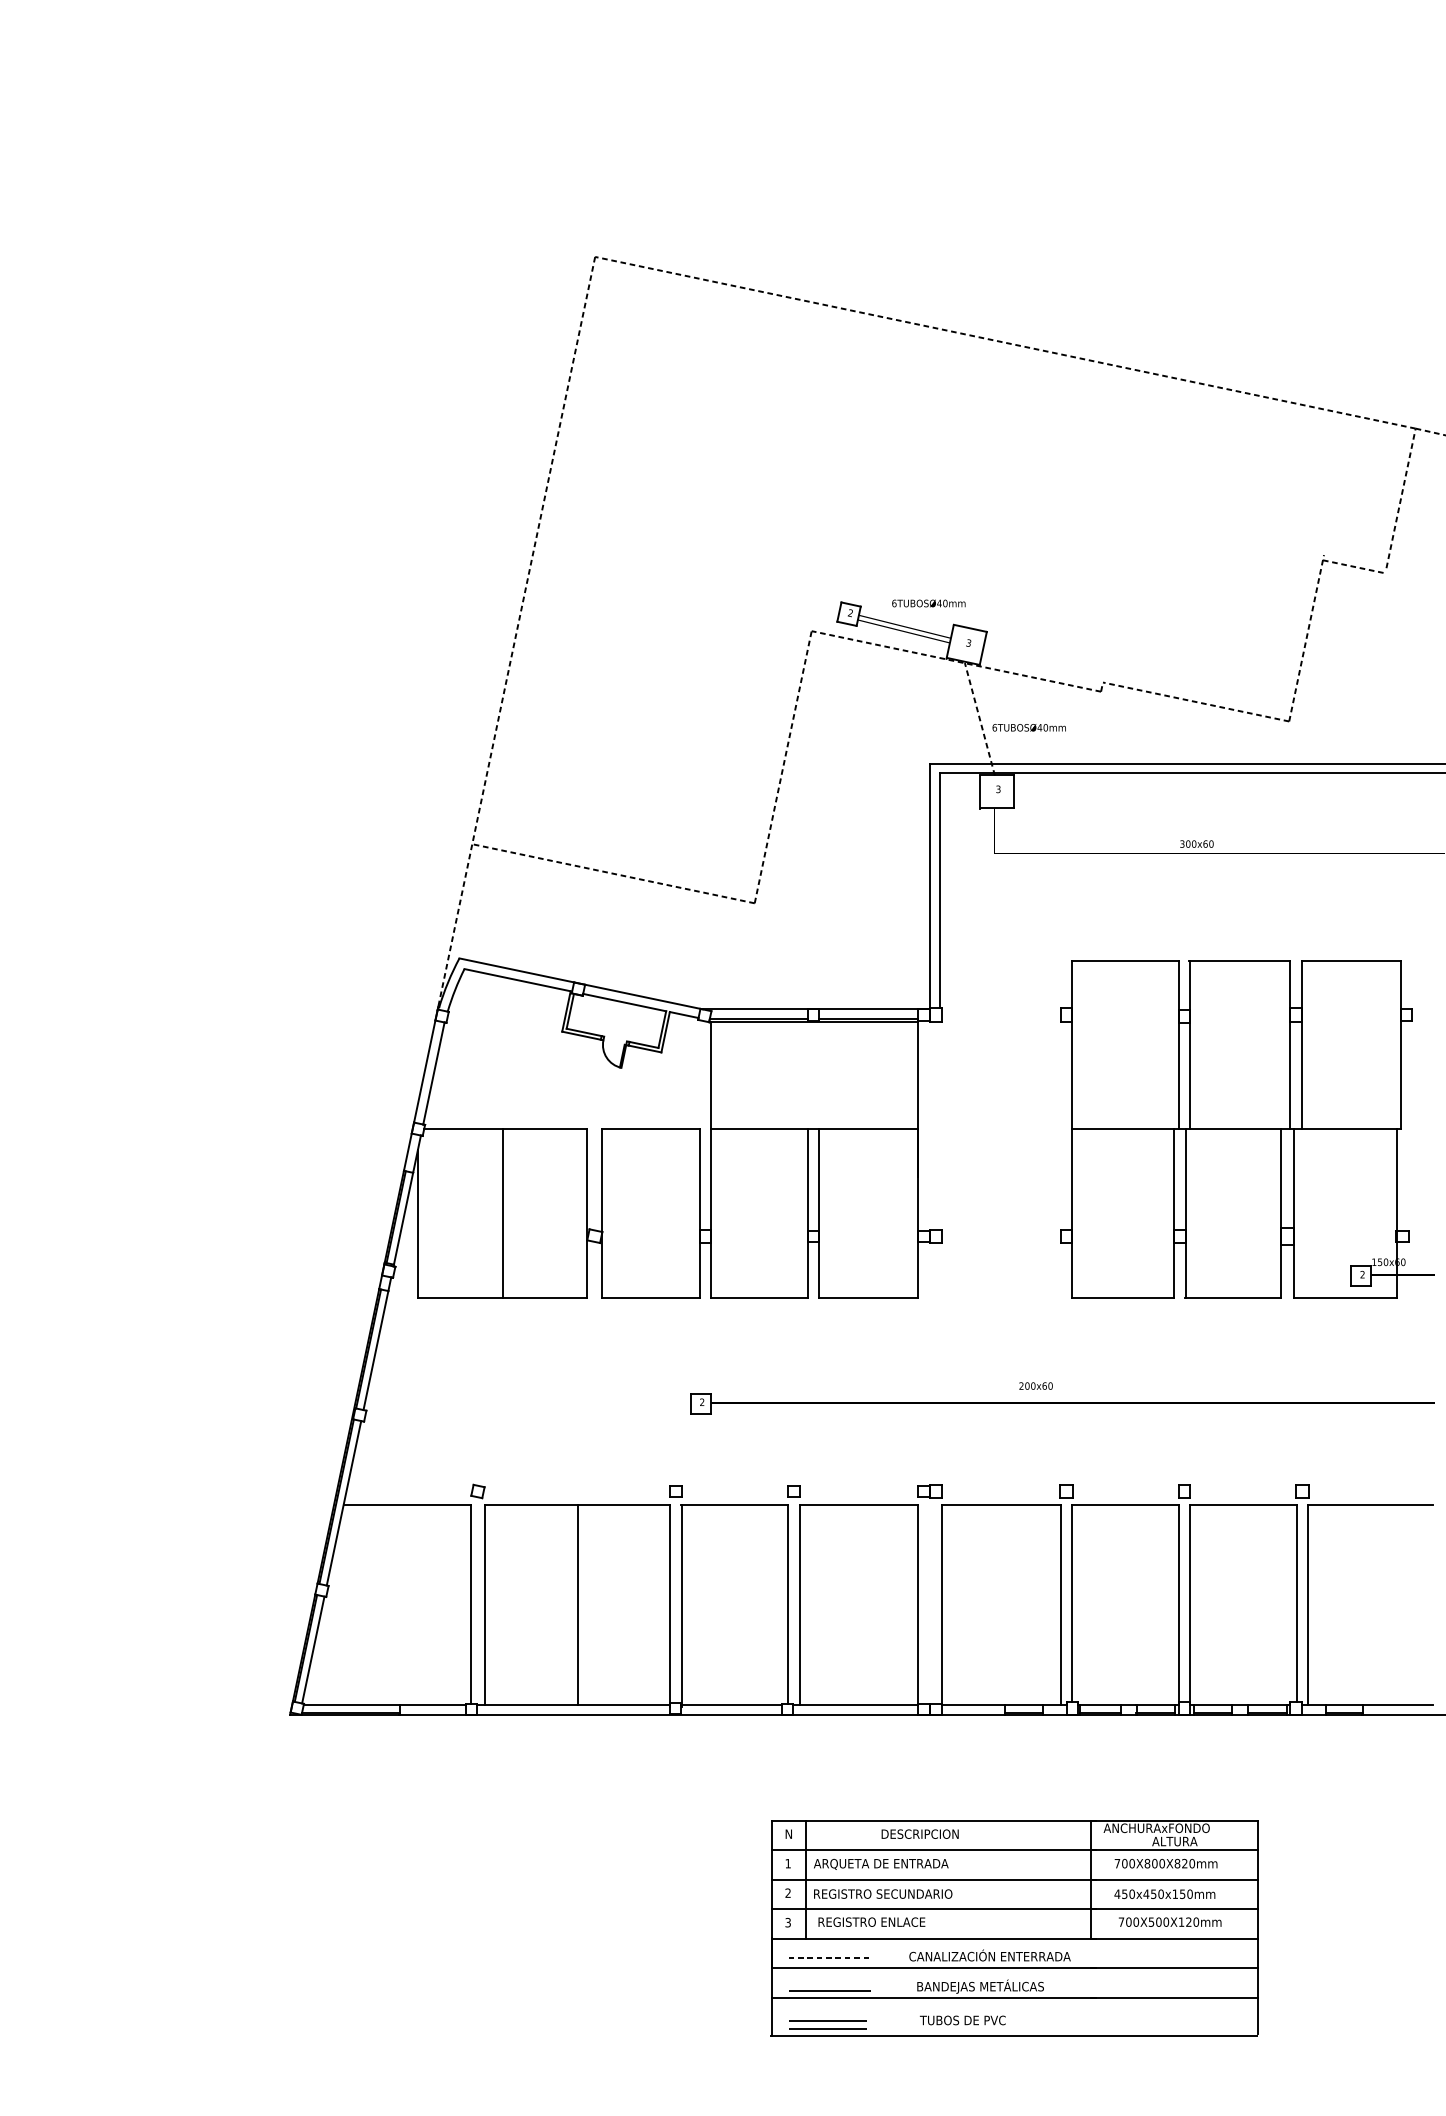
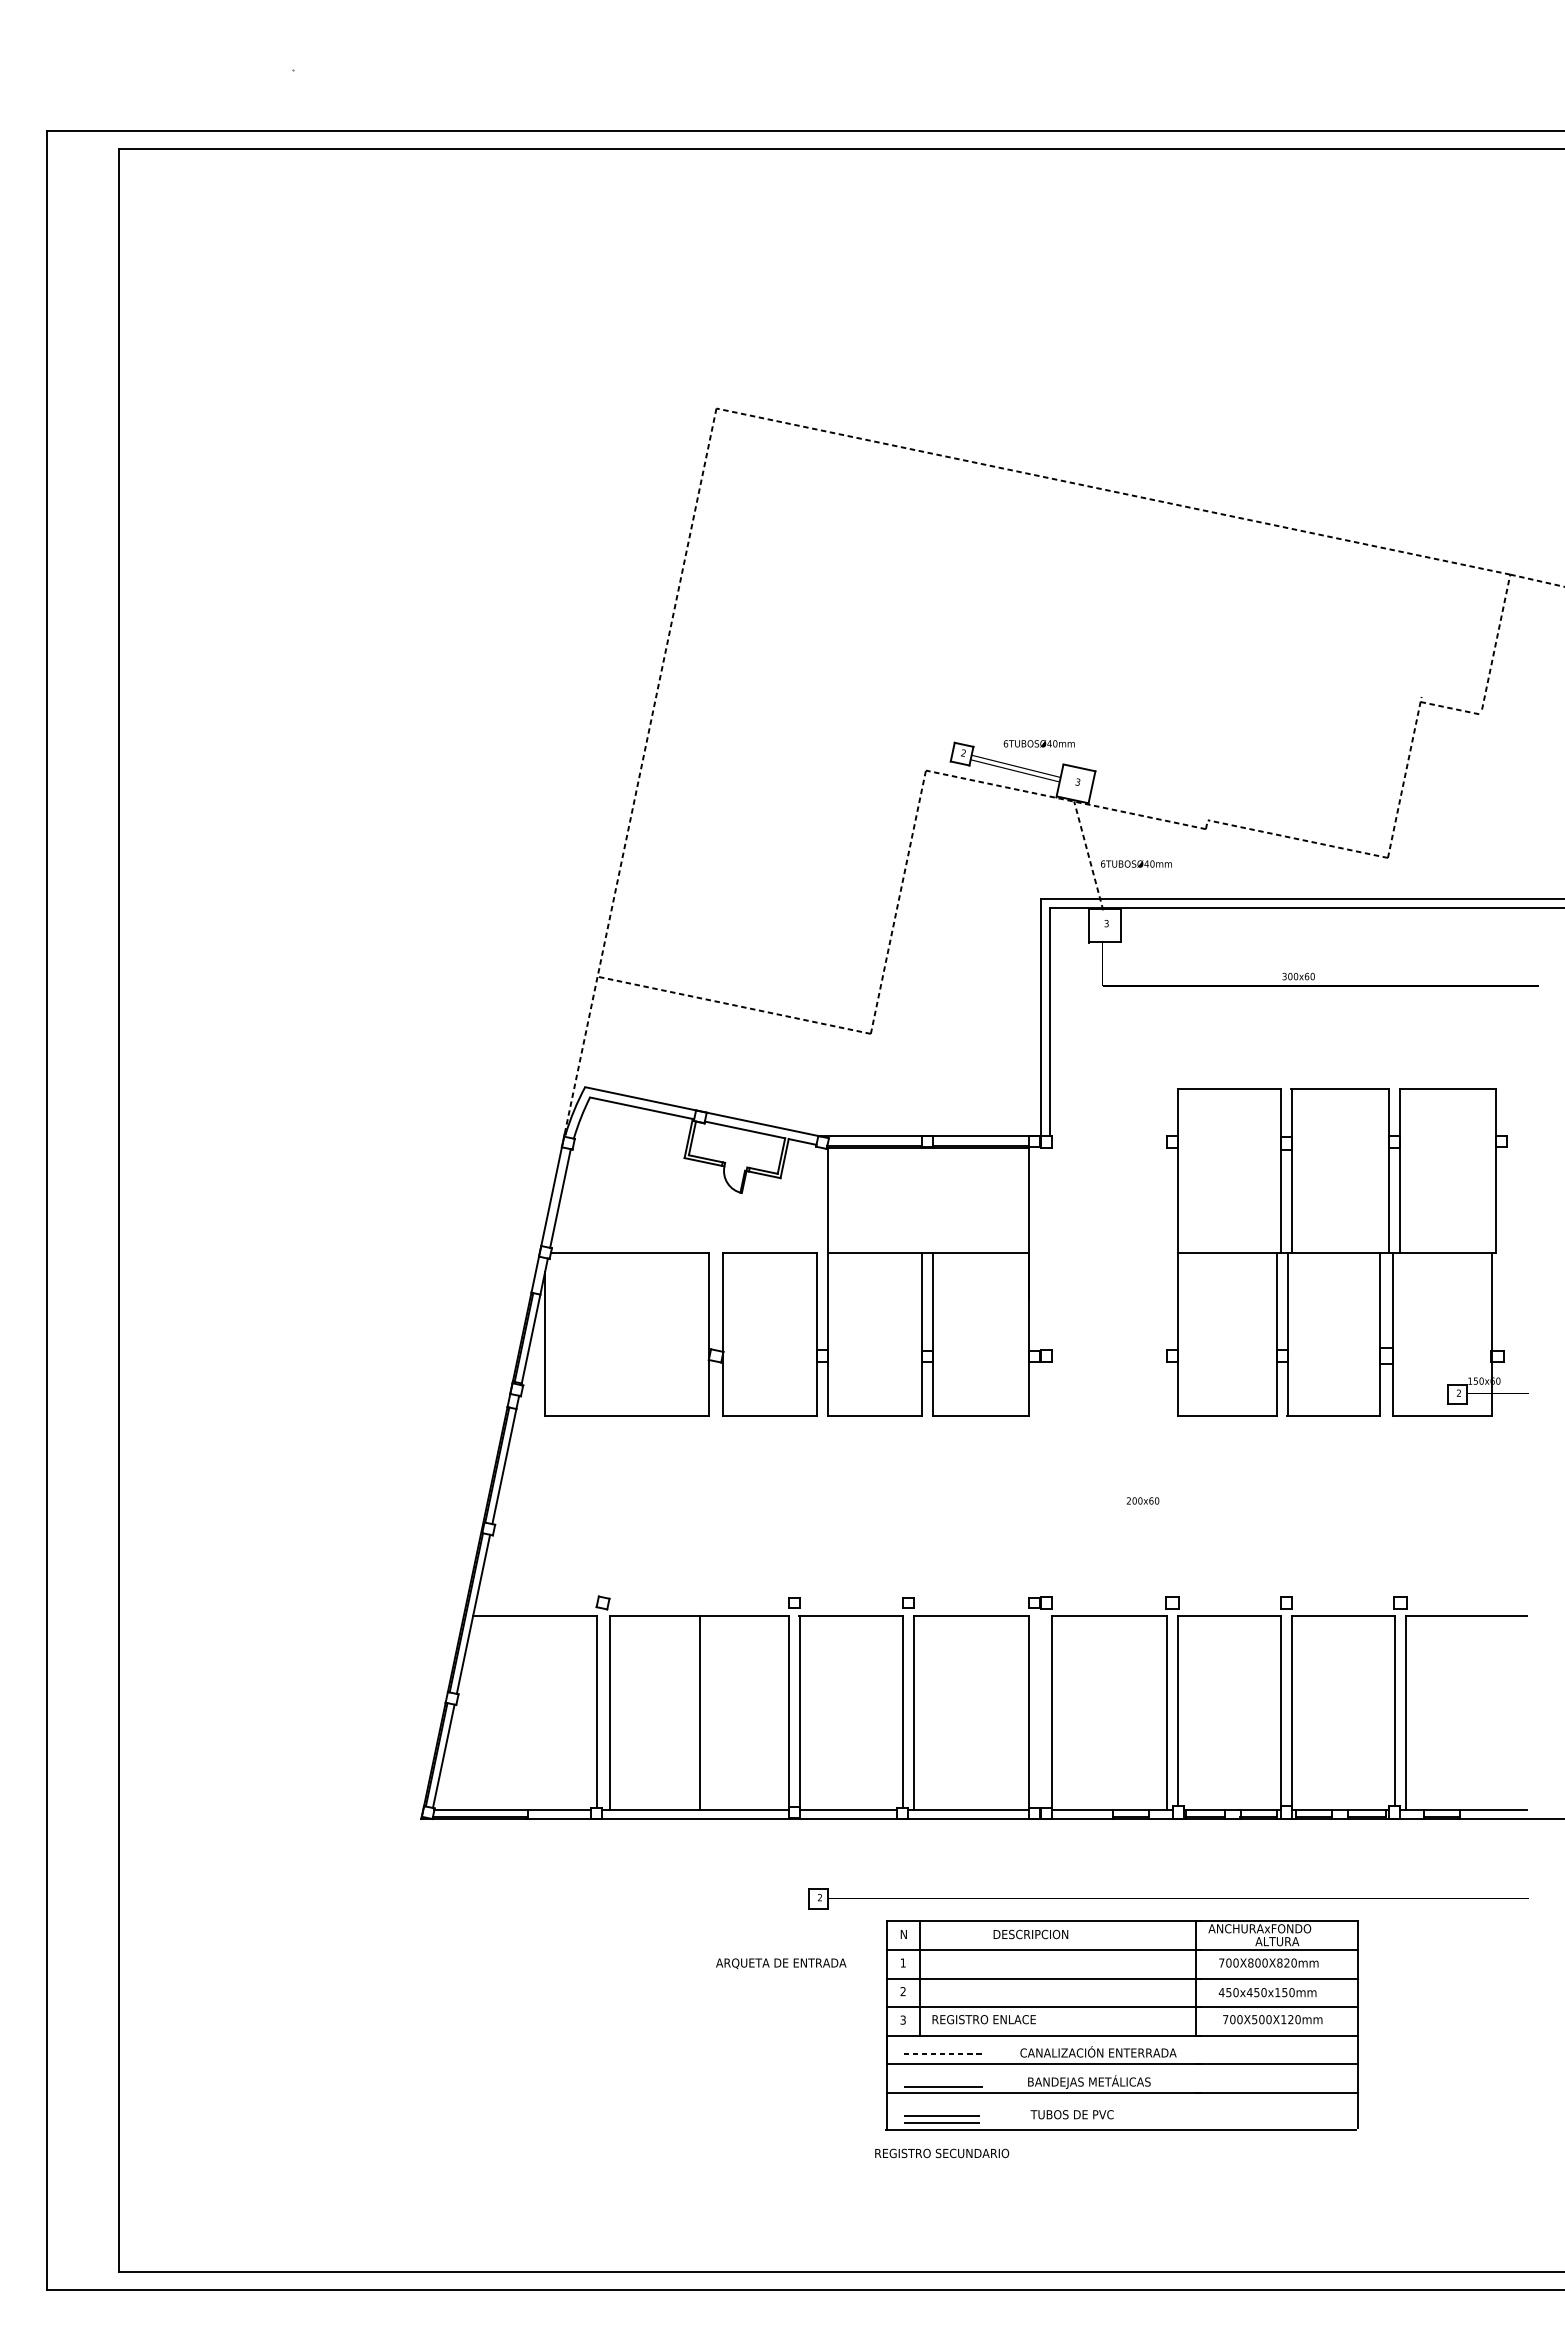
line: (502, 1214) -> (626, 1334), removed
part: (1062, 1403) -> (1168, 1898), moved
text: (881, 1864) -> (781, 1963), moved
text: (883, 1894) -> (942, 2153), moved

